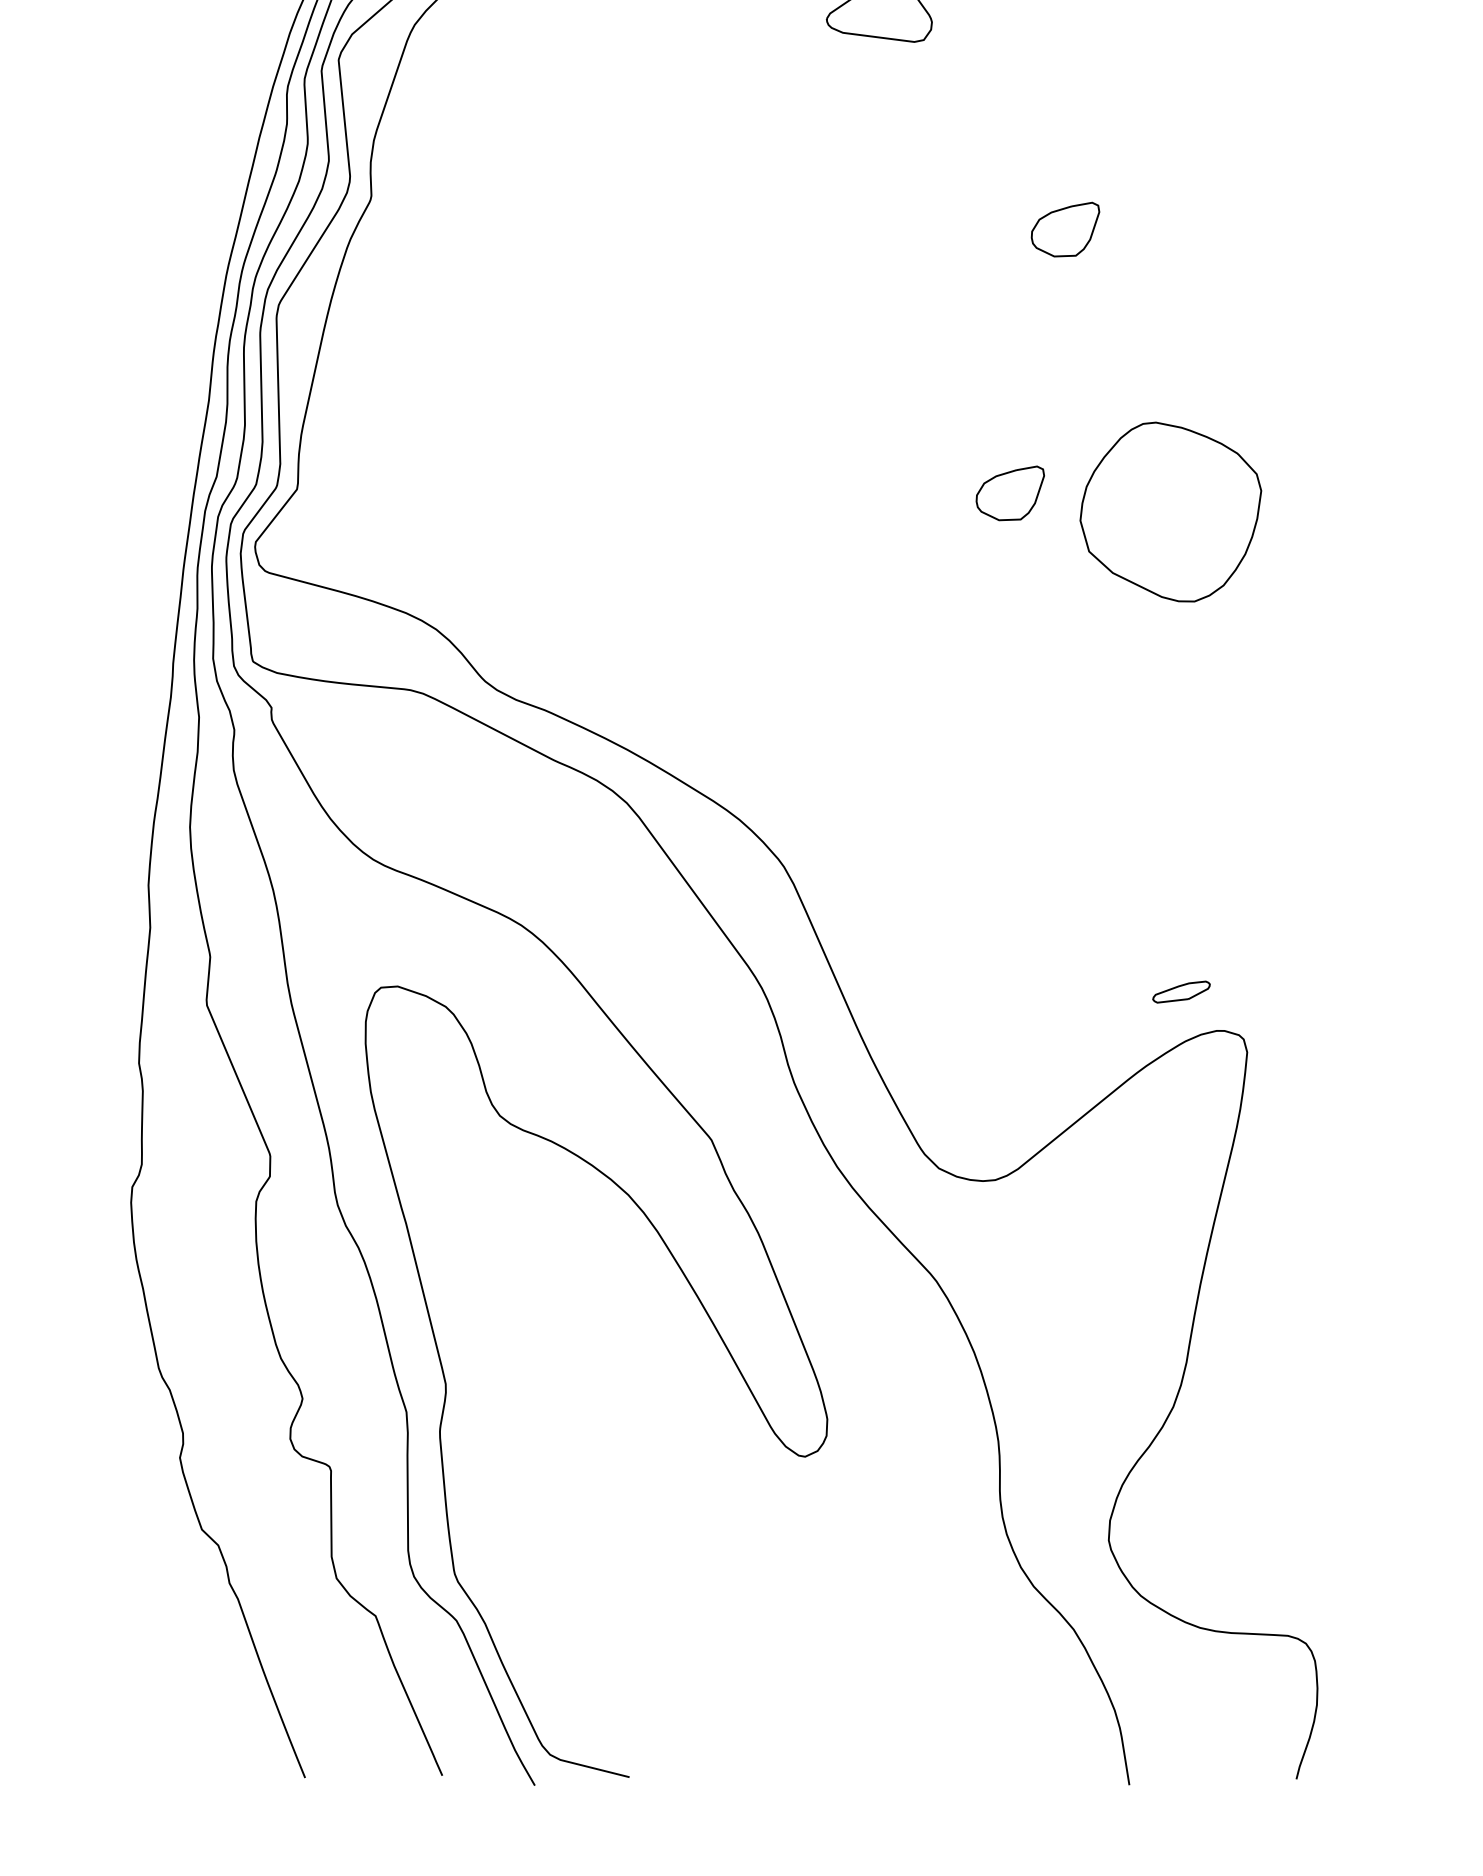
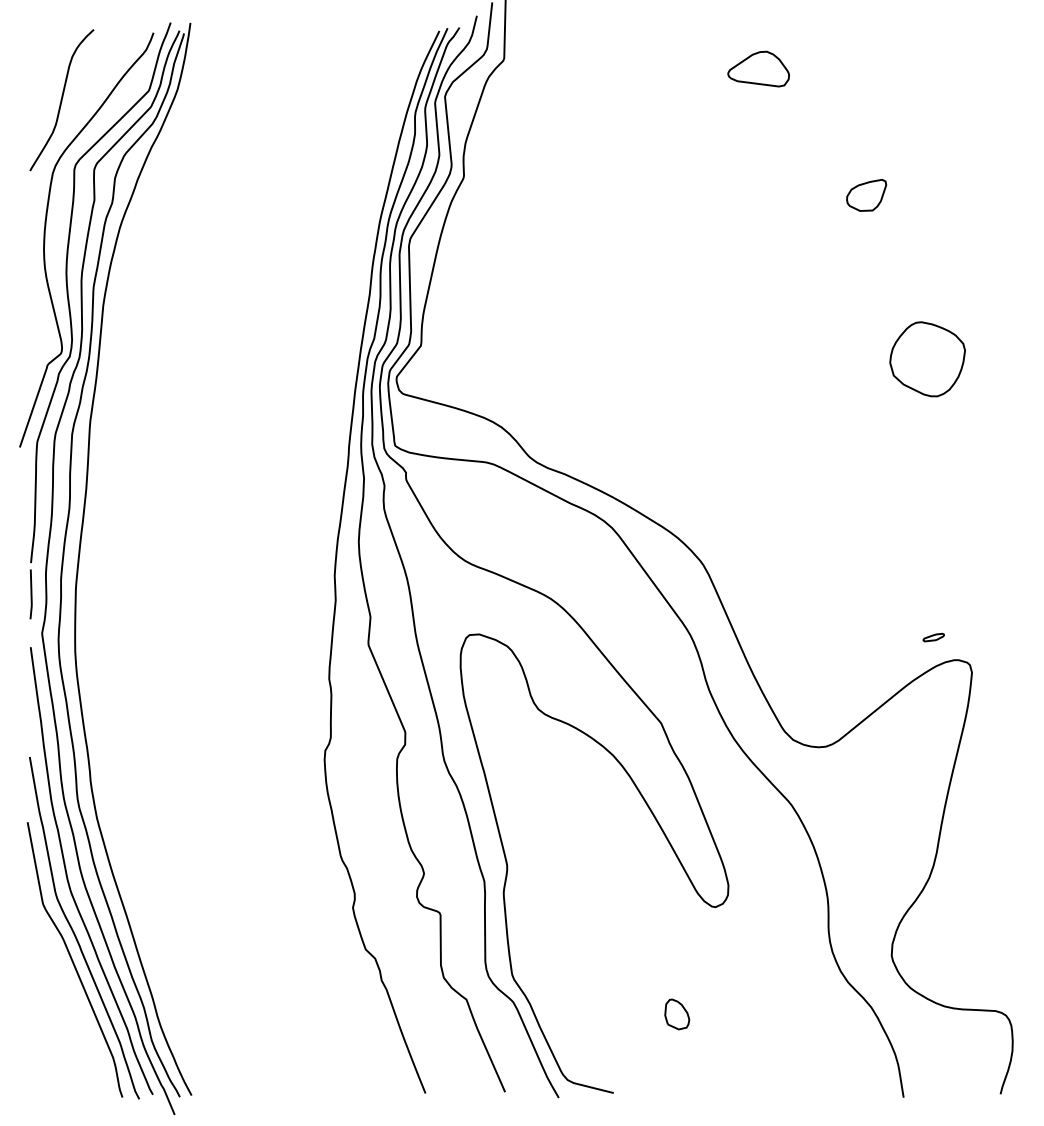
part: (1010, 493) -> (834, 348), removed
part: (1170, 512) -> (927, 359), size x0.71
part: (1180, 991) -> (933, 637), size x0.62
part: (739, 1641) -> (677, 1014), added

